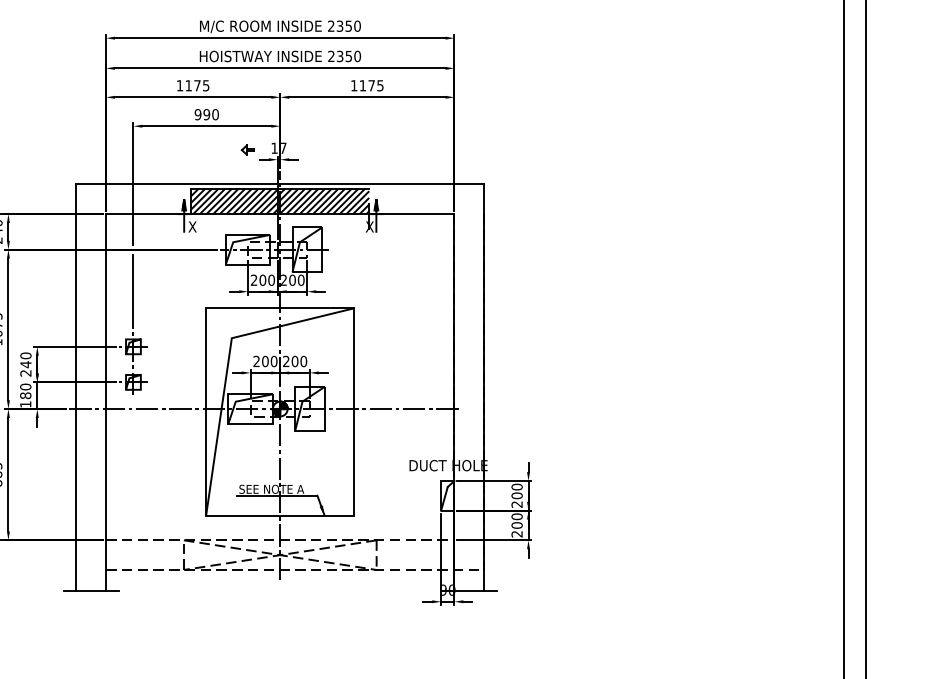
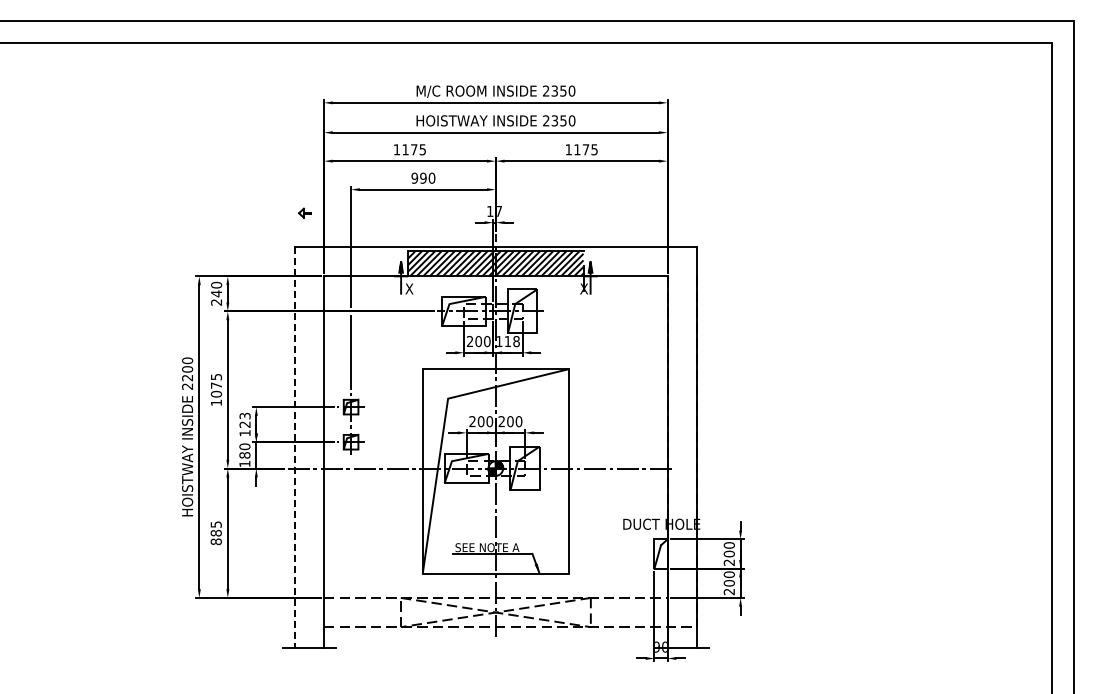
part: (247, 149) -> (304, 212), moved
text: (293, 280) -> (508, 341), 200 -> 118
text: (25, 364) -> (244, 424), 240 -> 123
line: (76, 387) -> (294, 447), solid -> dashed

